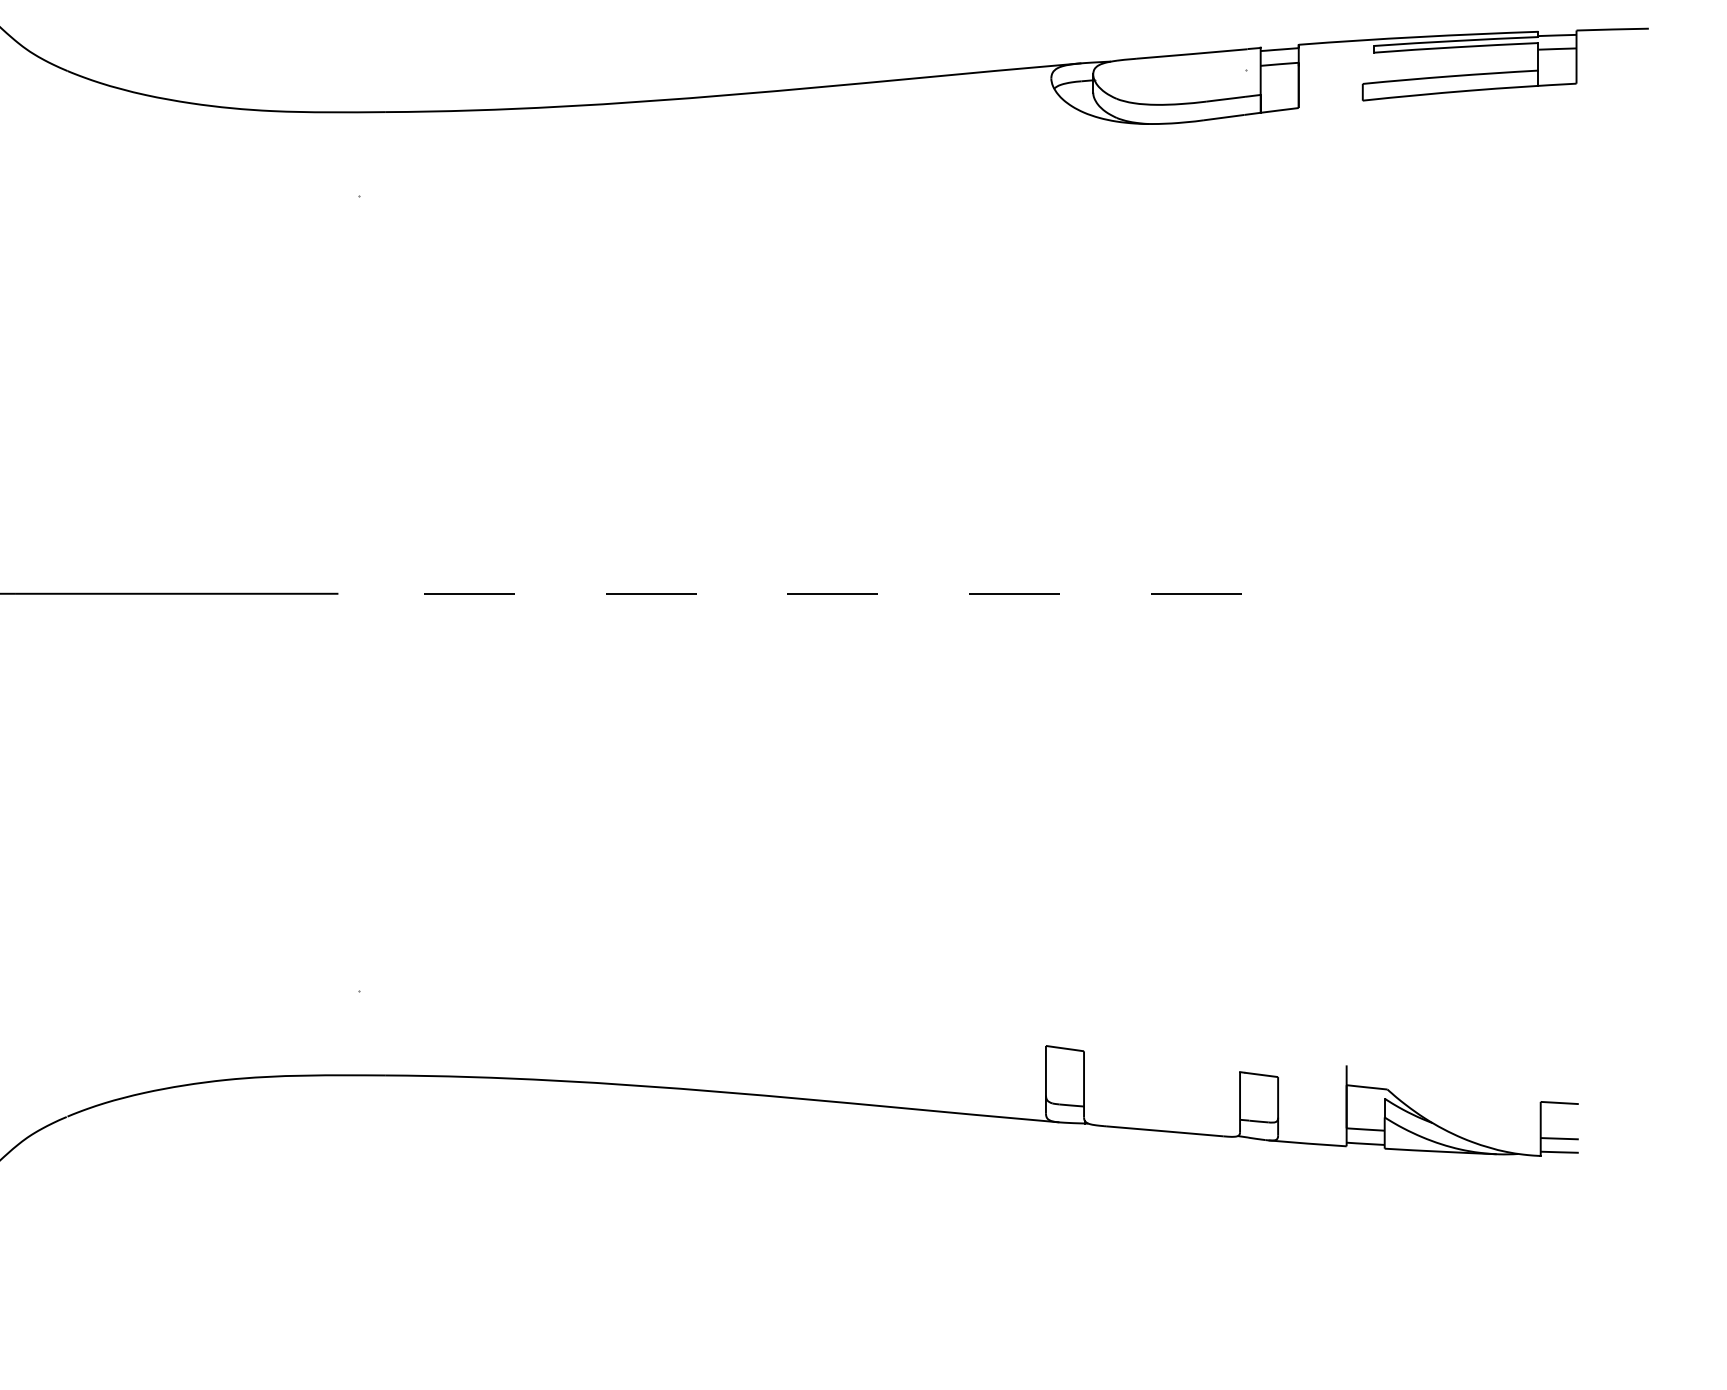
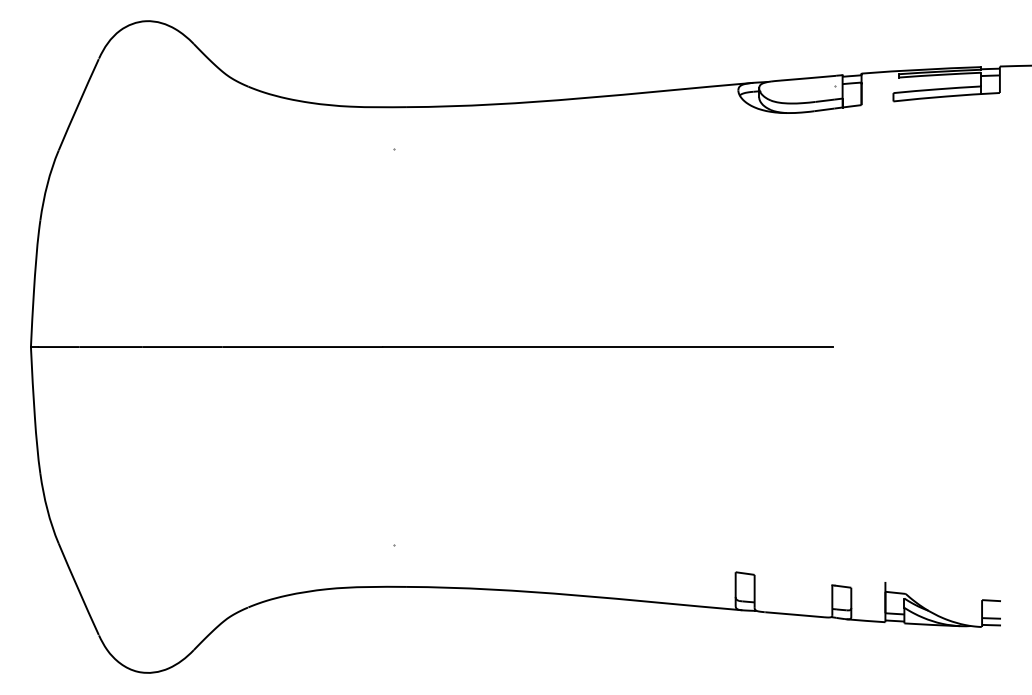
line: (790, 594) -> (608, 347), dashed -> solid

